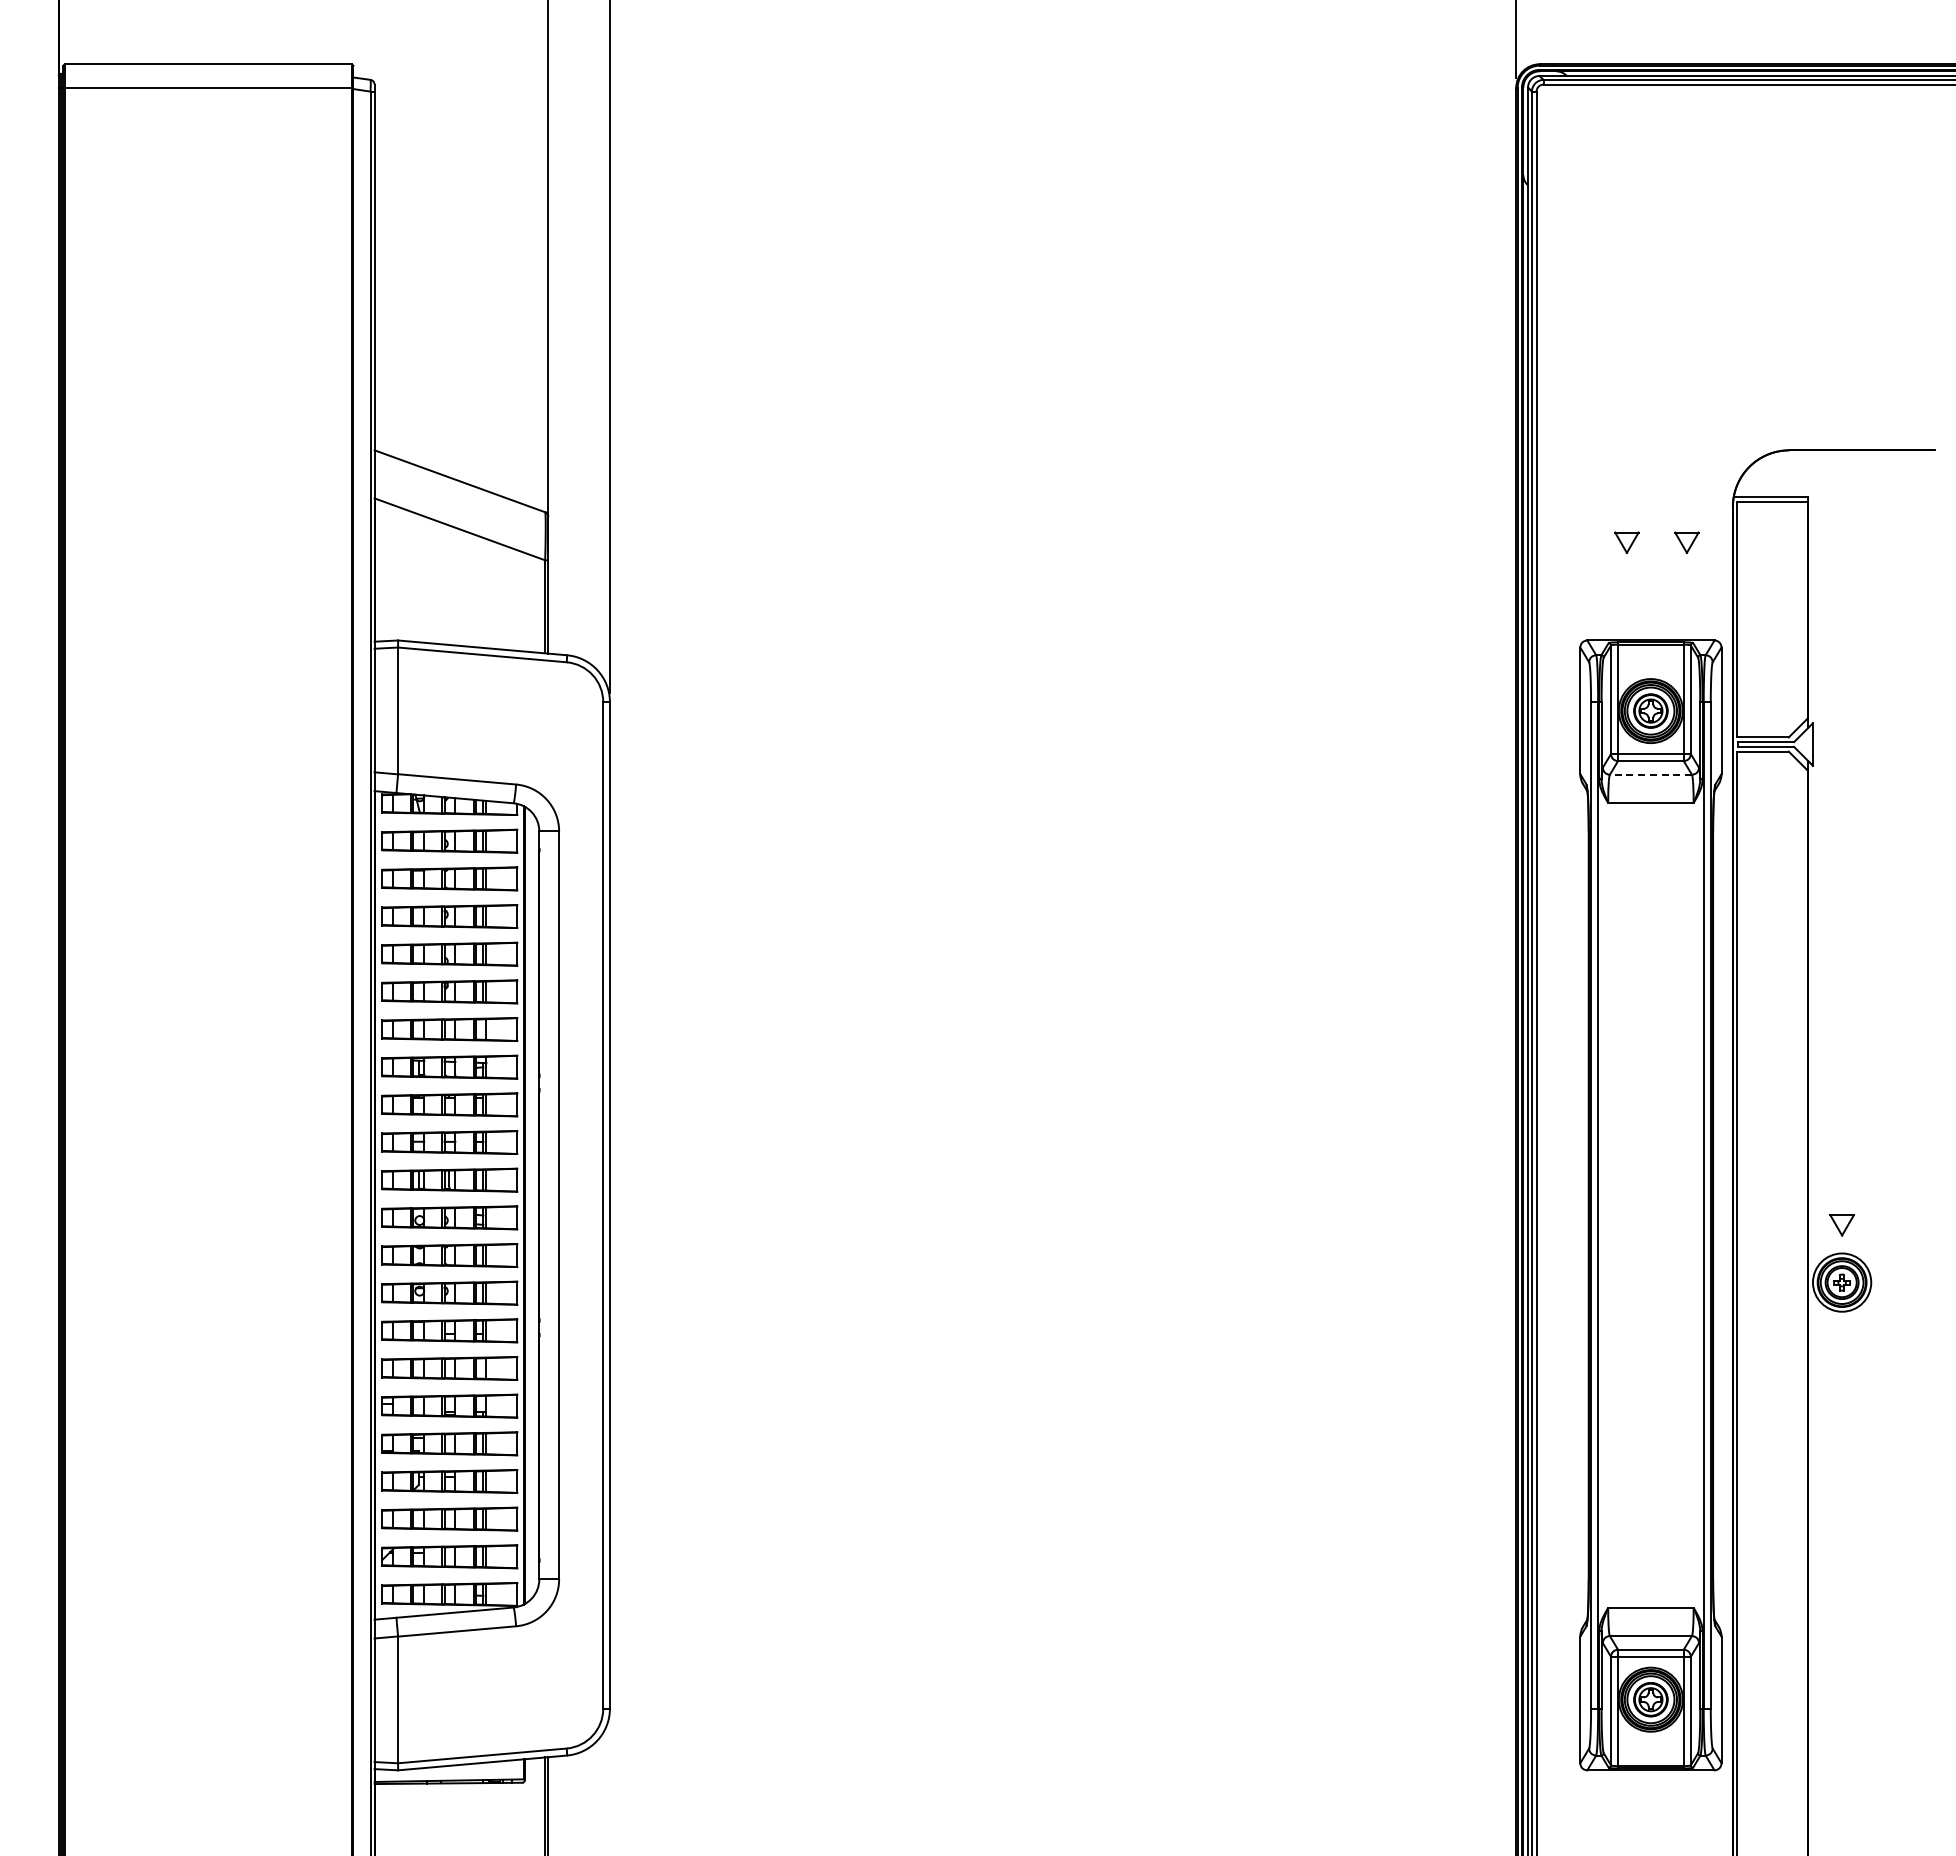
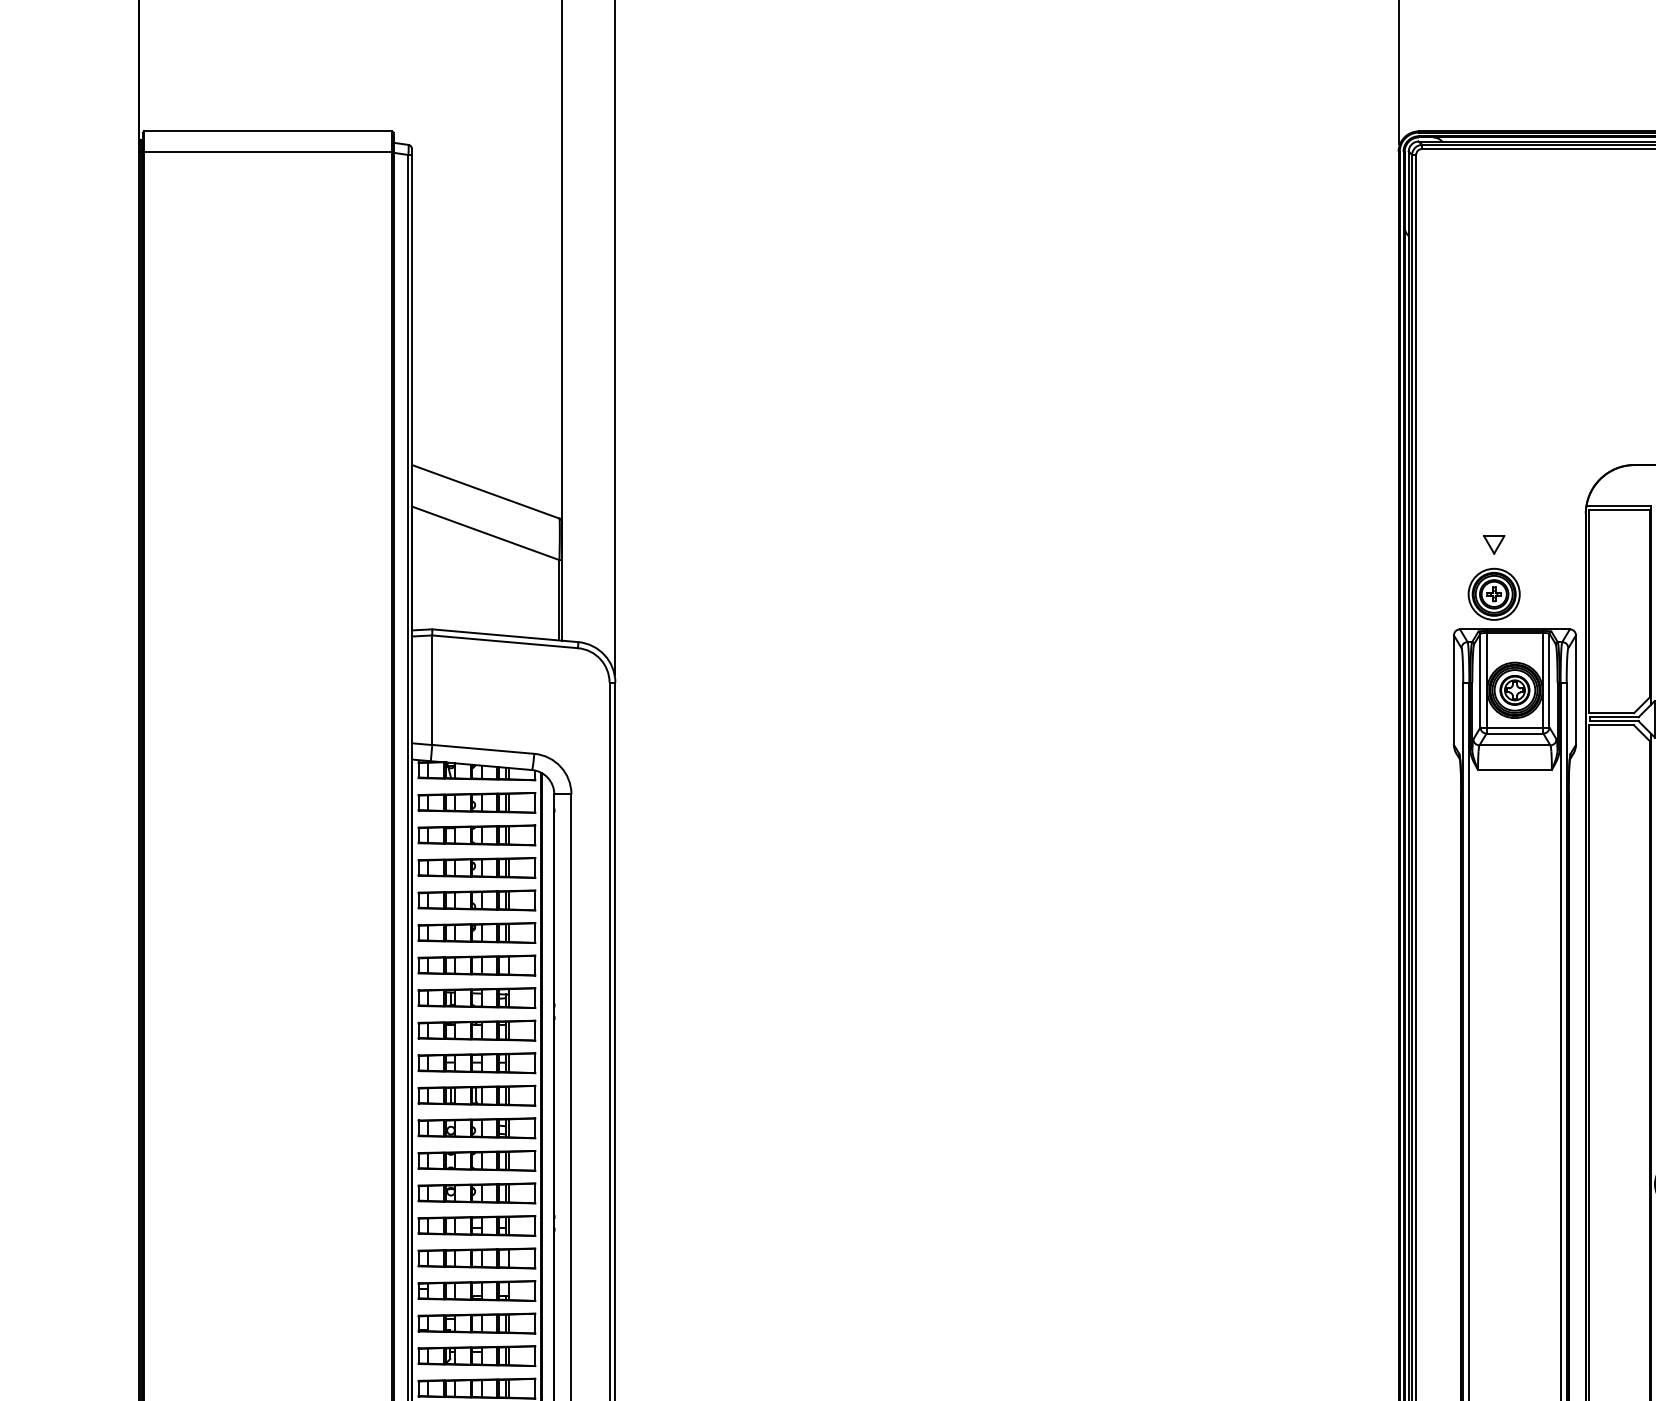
part: (1686, 542) -> (1545, 544), removed
part: (1626, 599) -> (1493, 593), added
line: (1650, 774) -> (1514, 745), dashed -> solid

